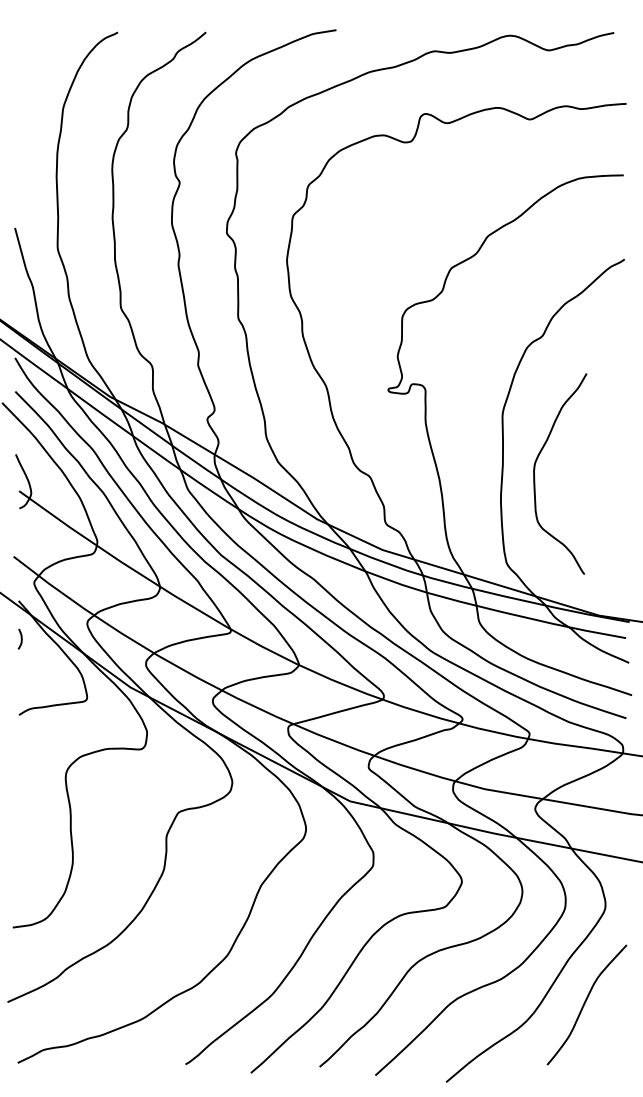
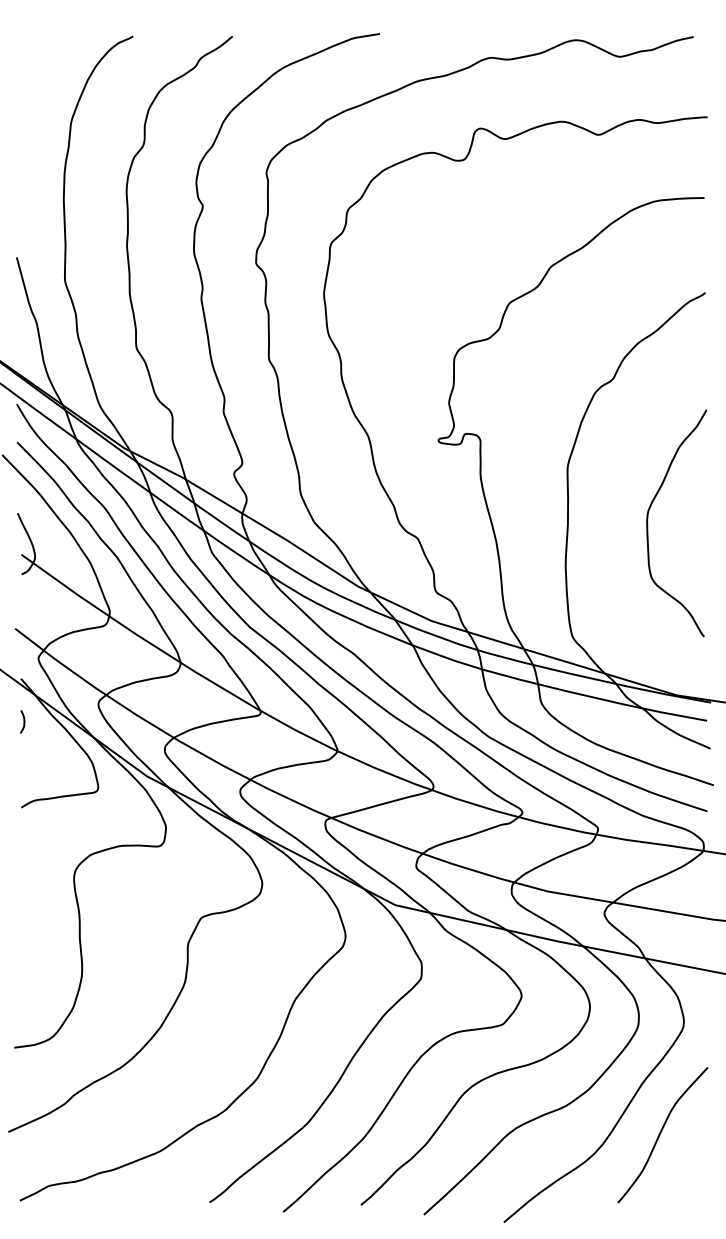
curve: (535, 474) -> (648, 523), moved

